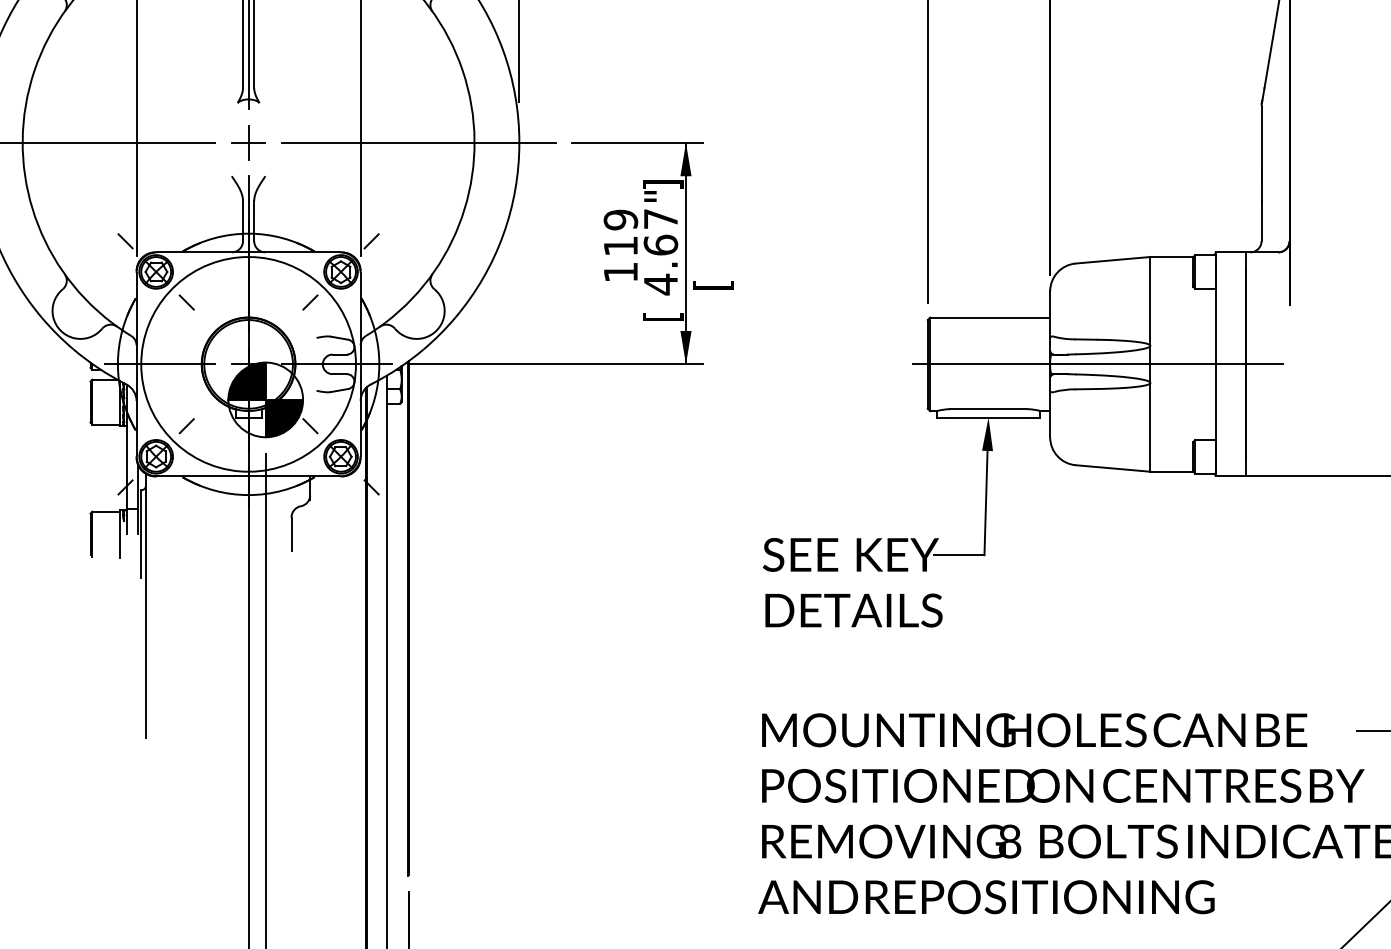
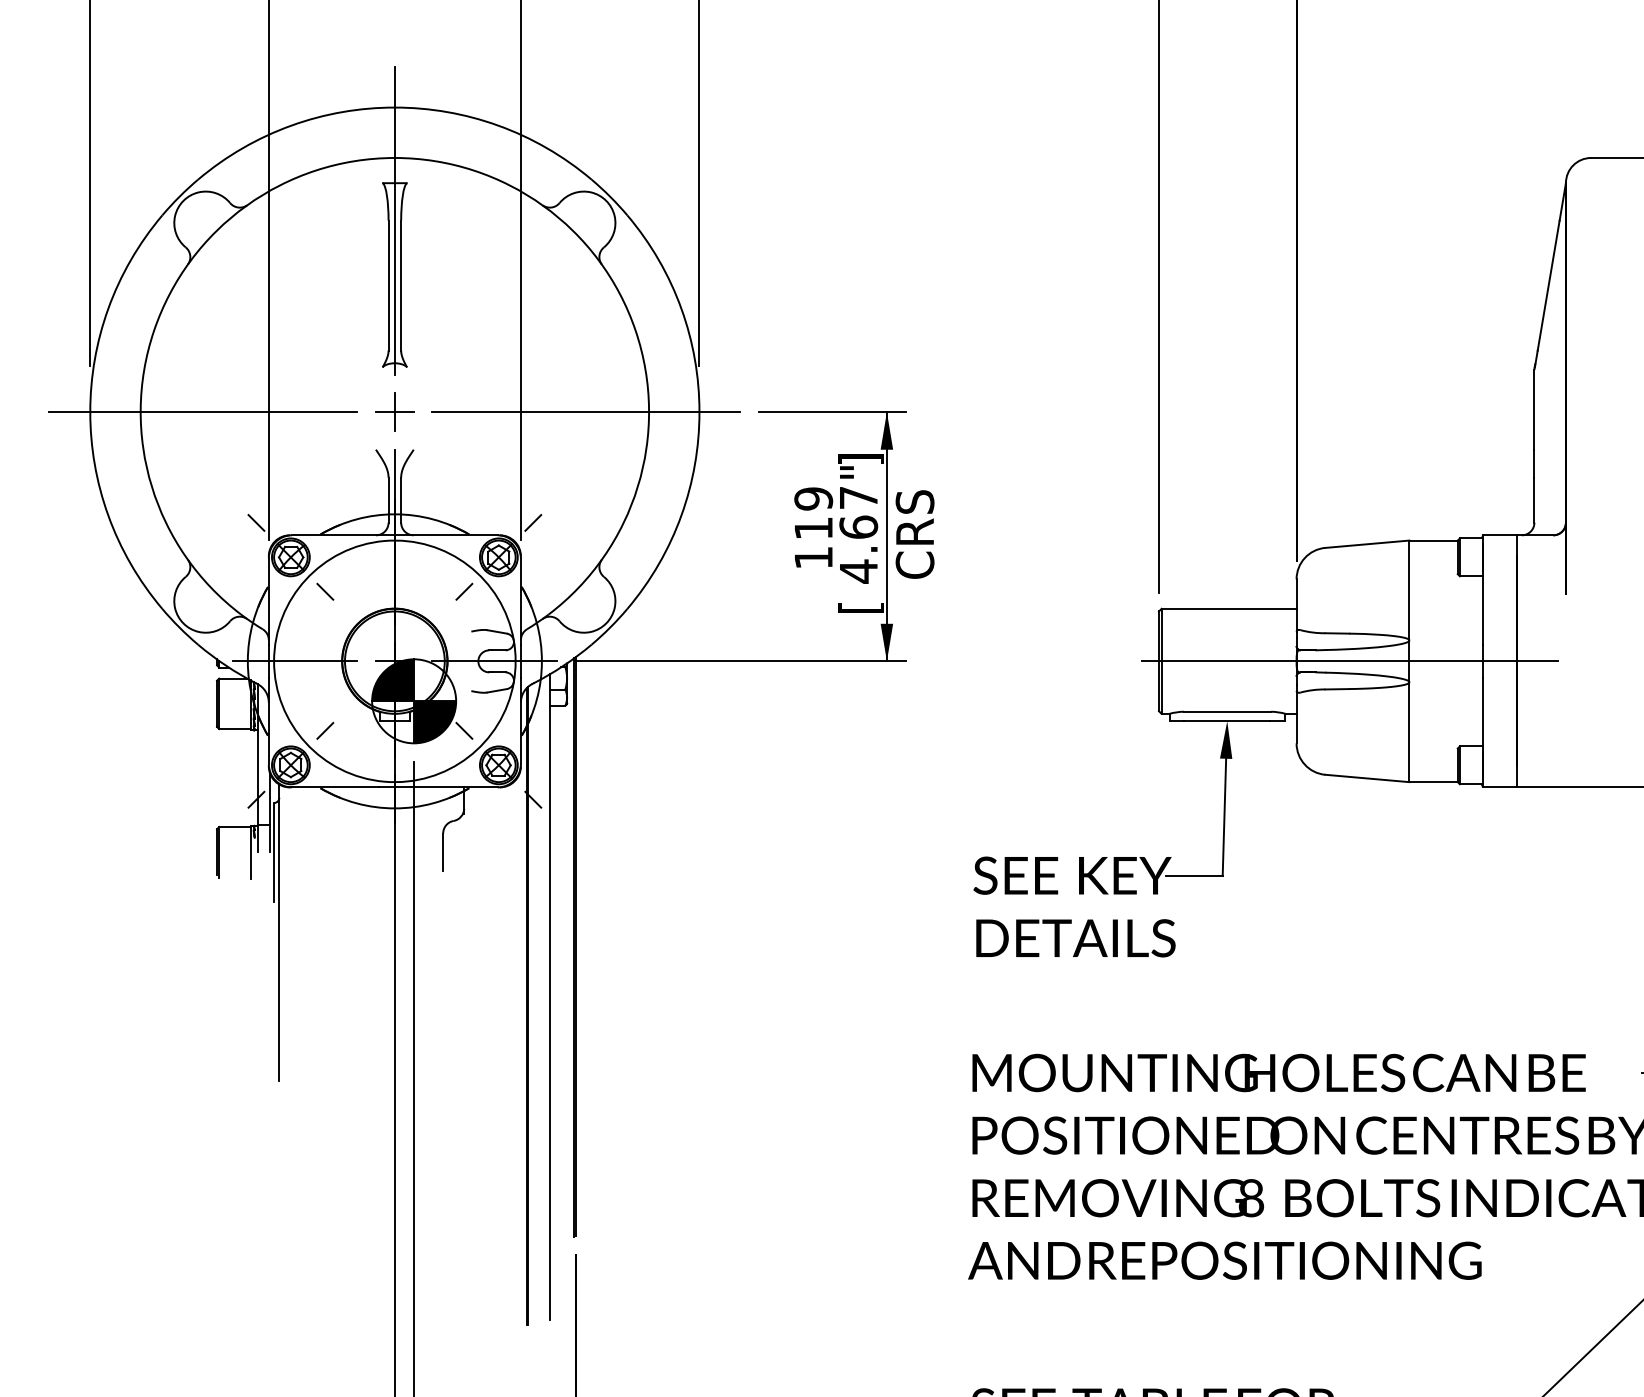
text: (713, 251) -> (917, 534), [ -> CRS

